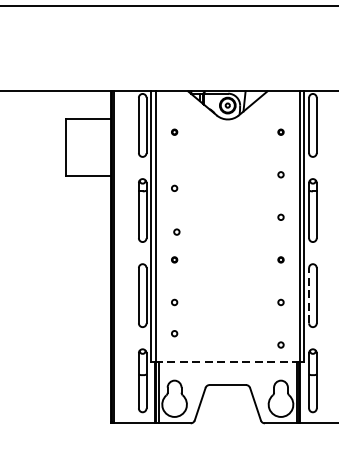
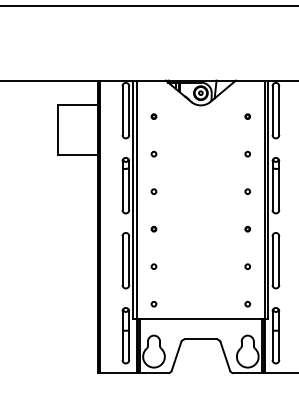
circle: (174, 187) -> (153, 153), moved
circle: (176, 231) -> (153, 191), moved
line: (309, 295) -> (272, 260), dashed -> solid
circle: (174, 334) -> (153, 304), moved
line: (227, 362) -> (200, 319), dashed -> solid

